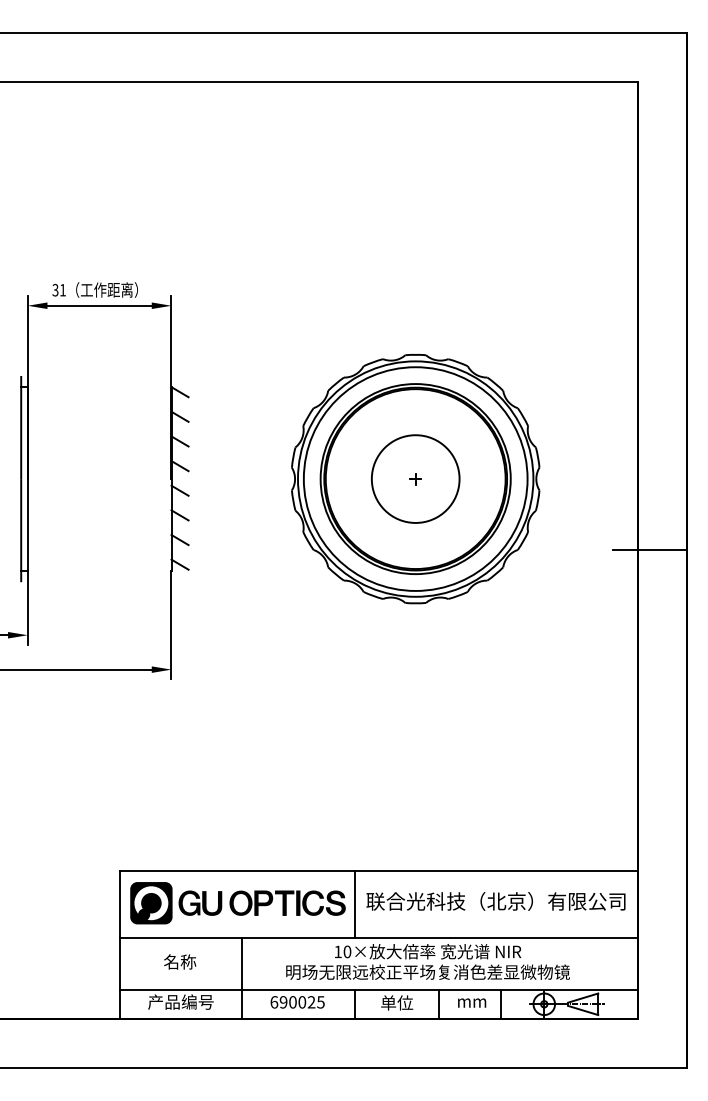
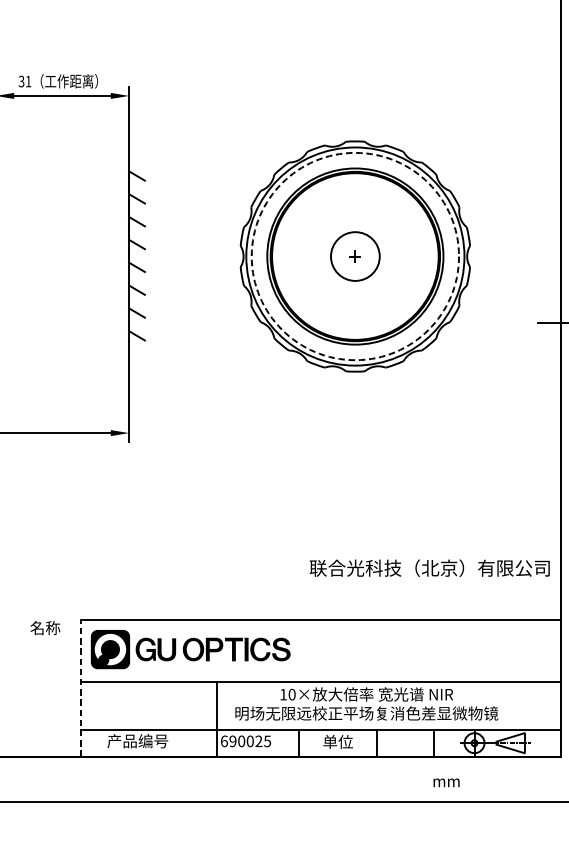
circle: (415, 478) -> (355, 256), size x0.6
circle: (415, 478) -> (355, 256), solid -> dashed
text: (495, 901) -> (429, 568), moved
line: (354, 903) -> (298, 649), removed
line: (120, 945) -> (81, 688), solid -> dashed
text: (180, 961) -> (45, 627), moved
line: (242, 978) -> (217, 719), moved
text: (472, 1002) -> (446, 782), moved

